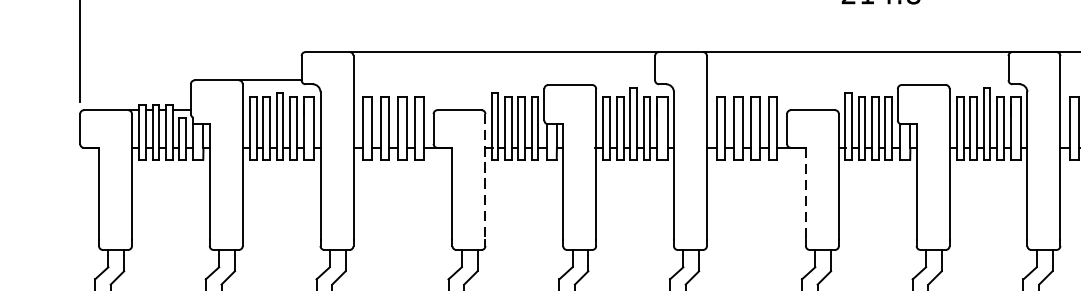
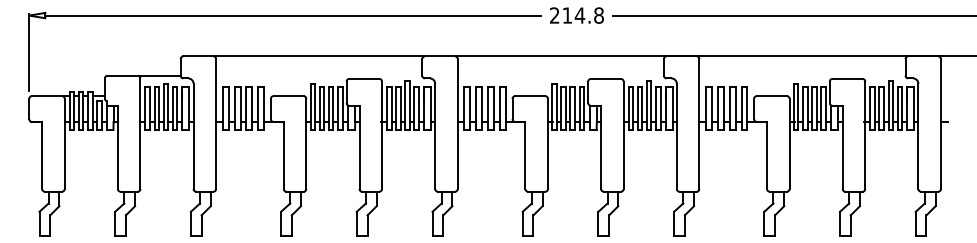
line: (485, 176) -> (306, 141), dashed -> solid
line: (806, 194) -> (525, 153), dashed -> solid

